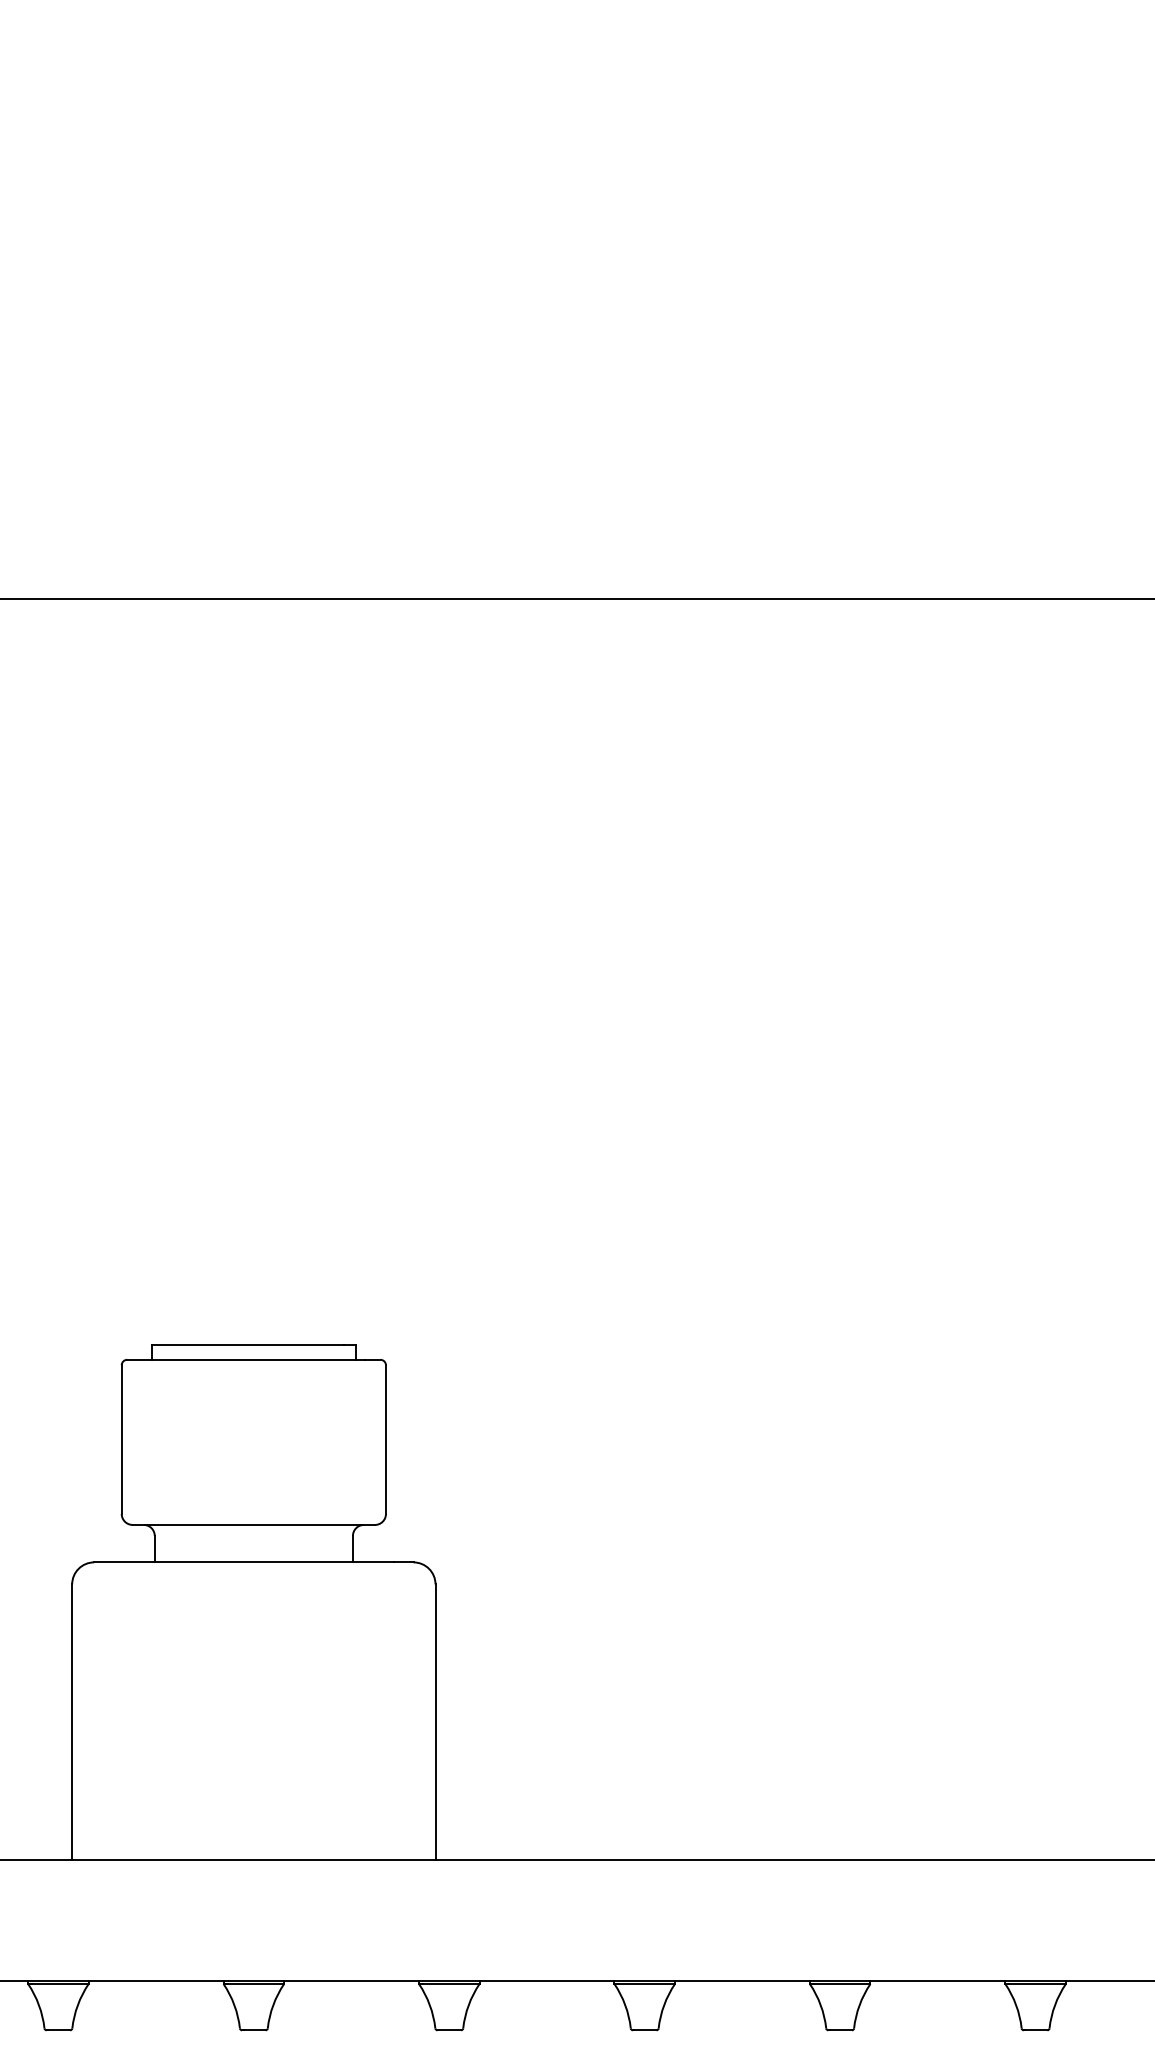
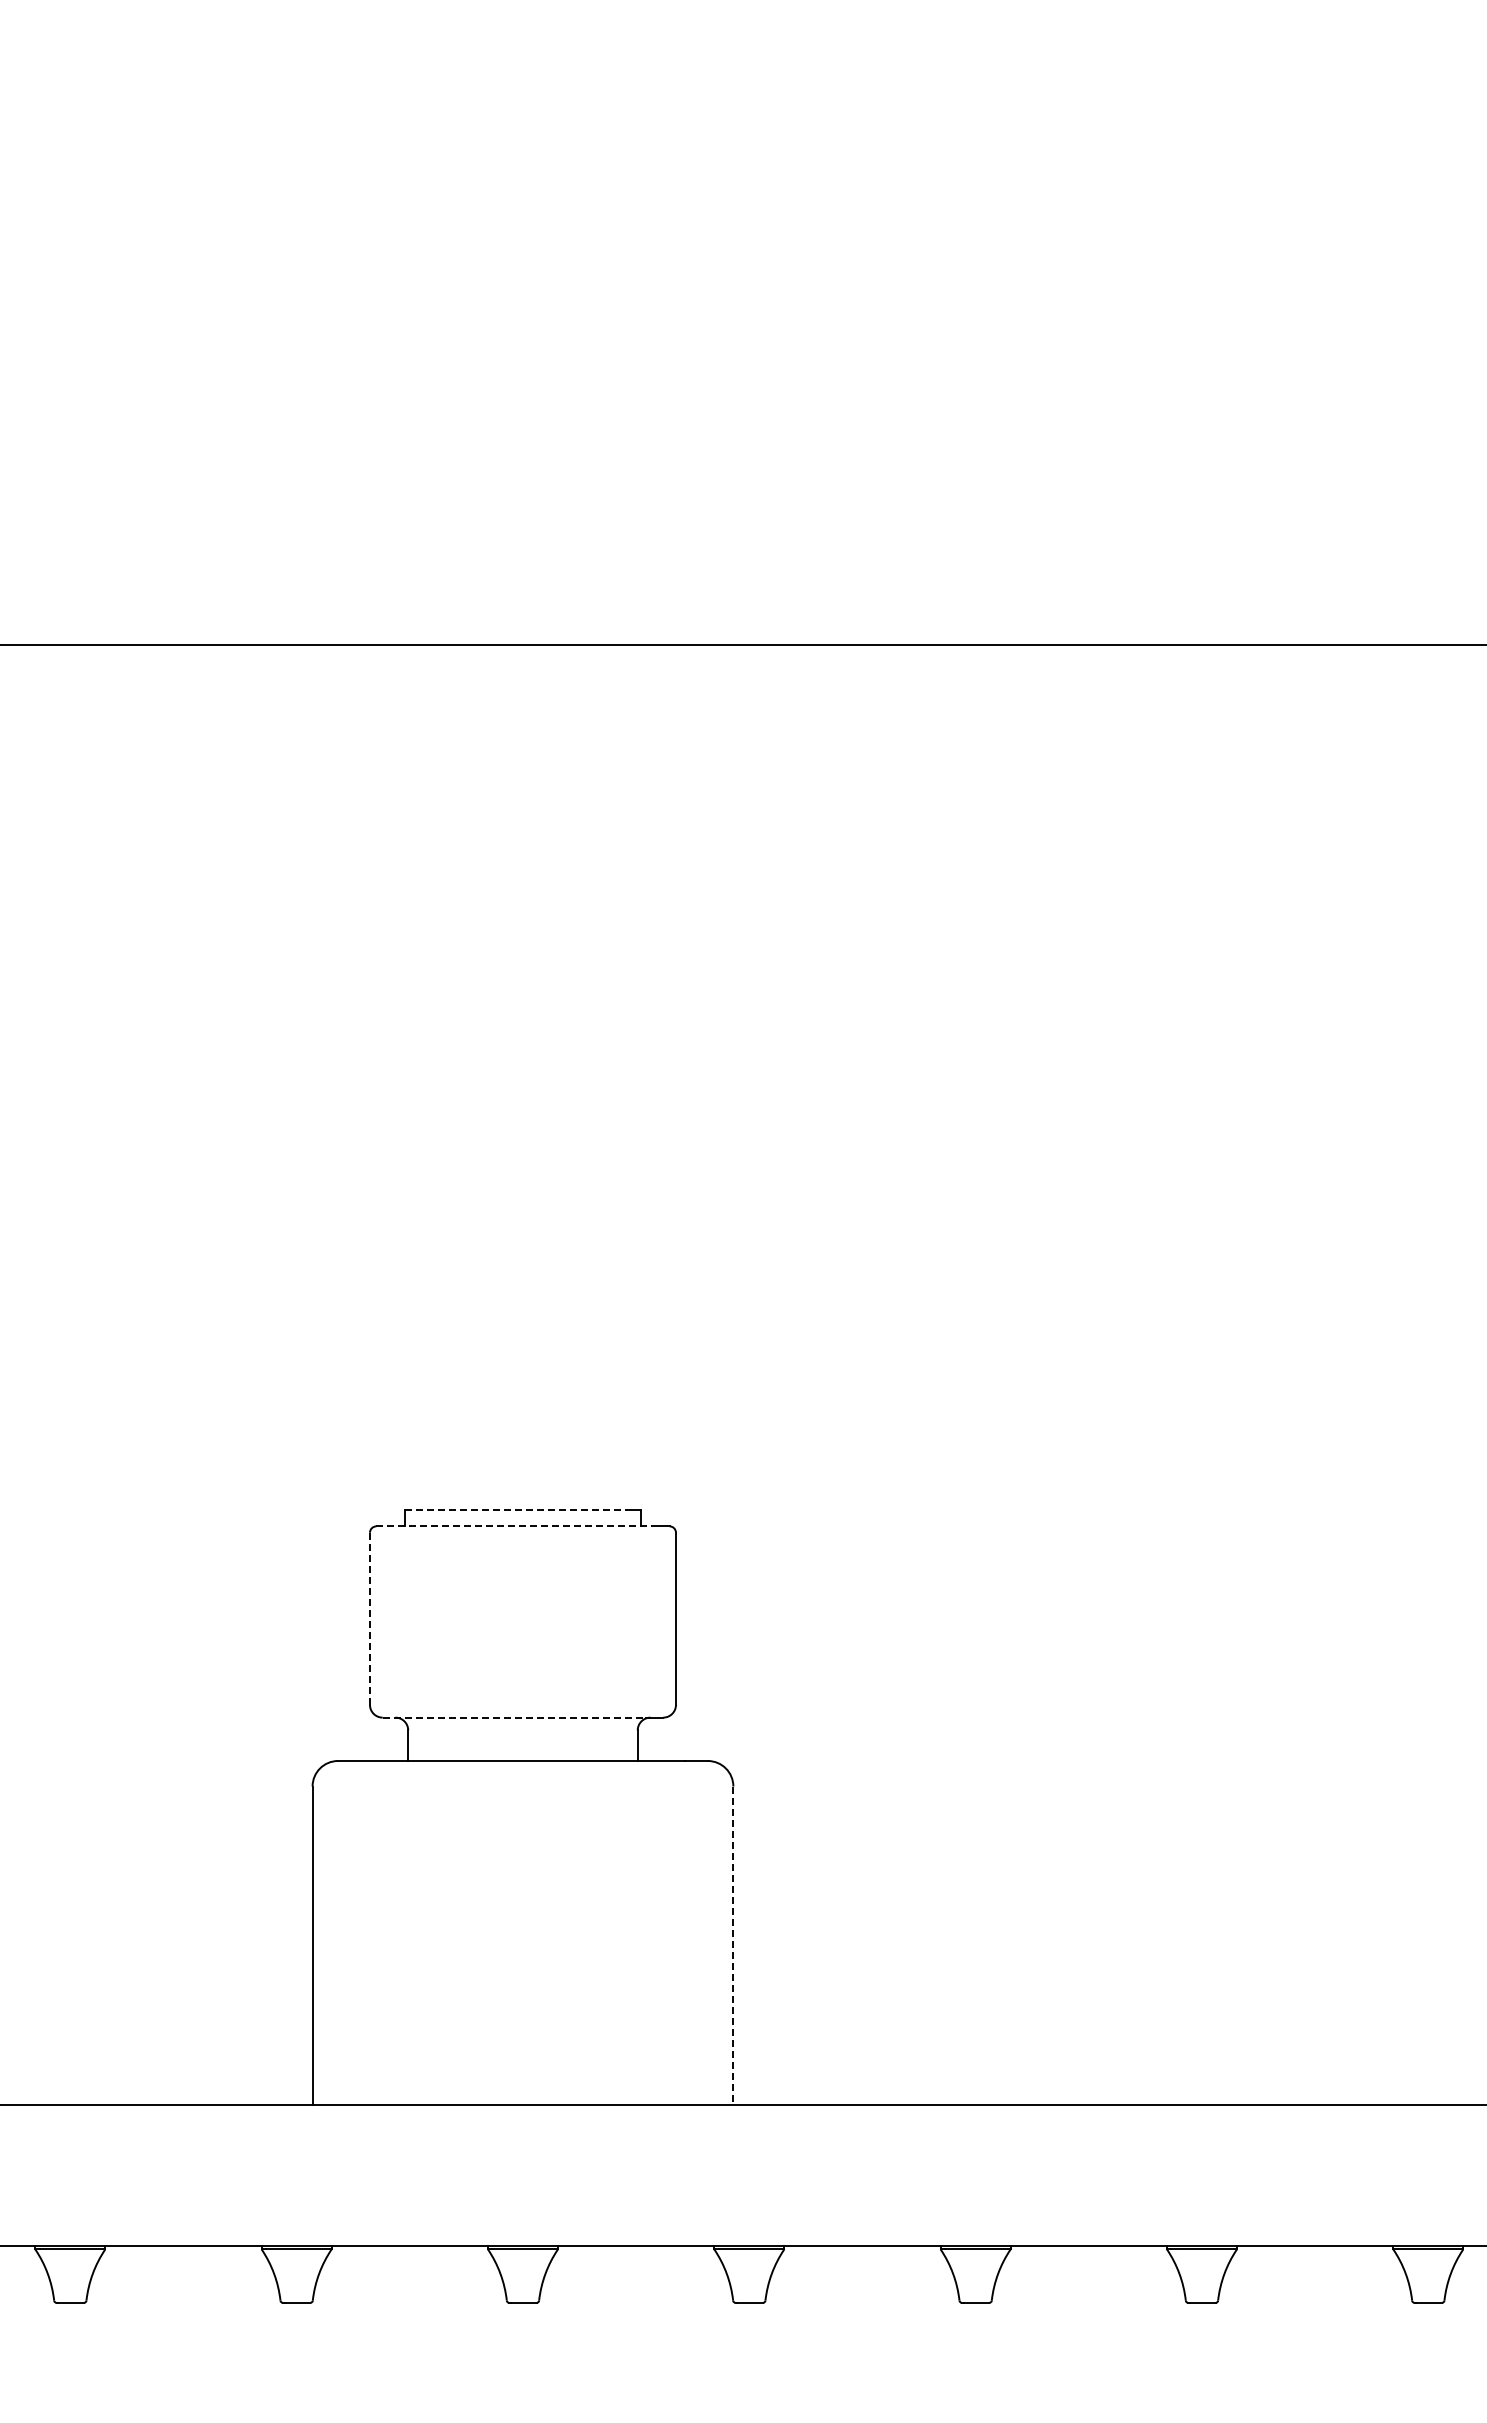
line: (248, 1345) -> (516, 1509), solid -> dashed
line: (245, 1359) -> (513, 1526), solid -> dashed
line: (121, 1440) -> (369, 1619), solid -> dashed
line: (246, 1524) -> (514, 1717), solid -> dashed
line: (435, 1722) -> (733, 1946), solid -> dashed

